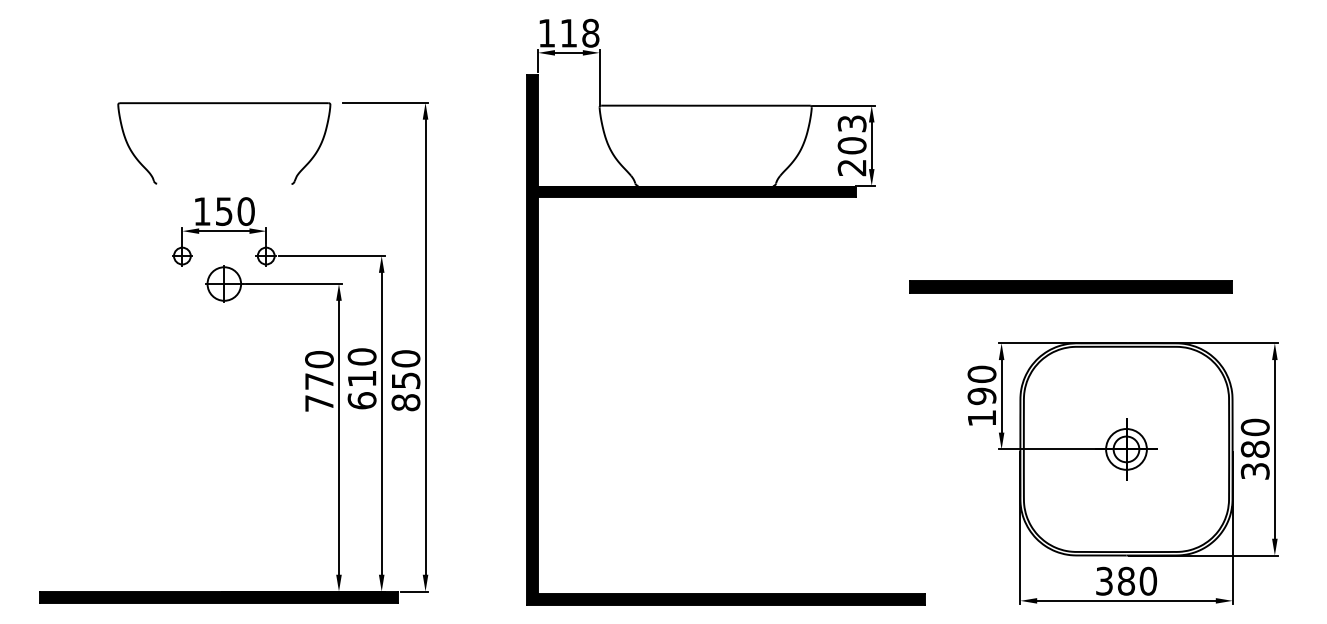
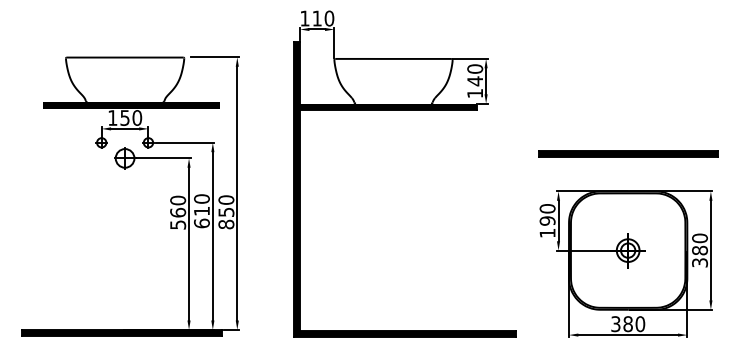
text: (590, 33) -> (329, 18), 118 -> 110
text: (852, 146) -> (475, 81), 203 -> 140
fill: (235, 189) -> (131, 105), added
part: (1071, 285) -> (628, 153), moved
text: (320, 391) -> (178, 218), 770 -> 560

